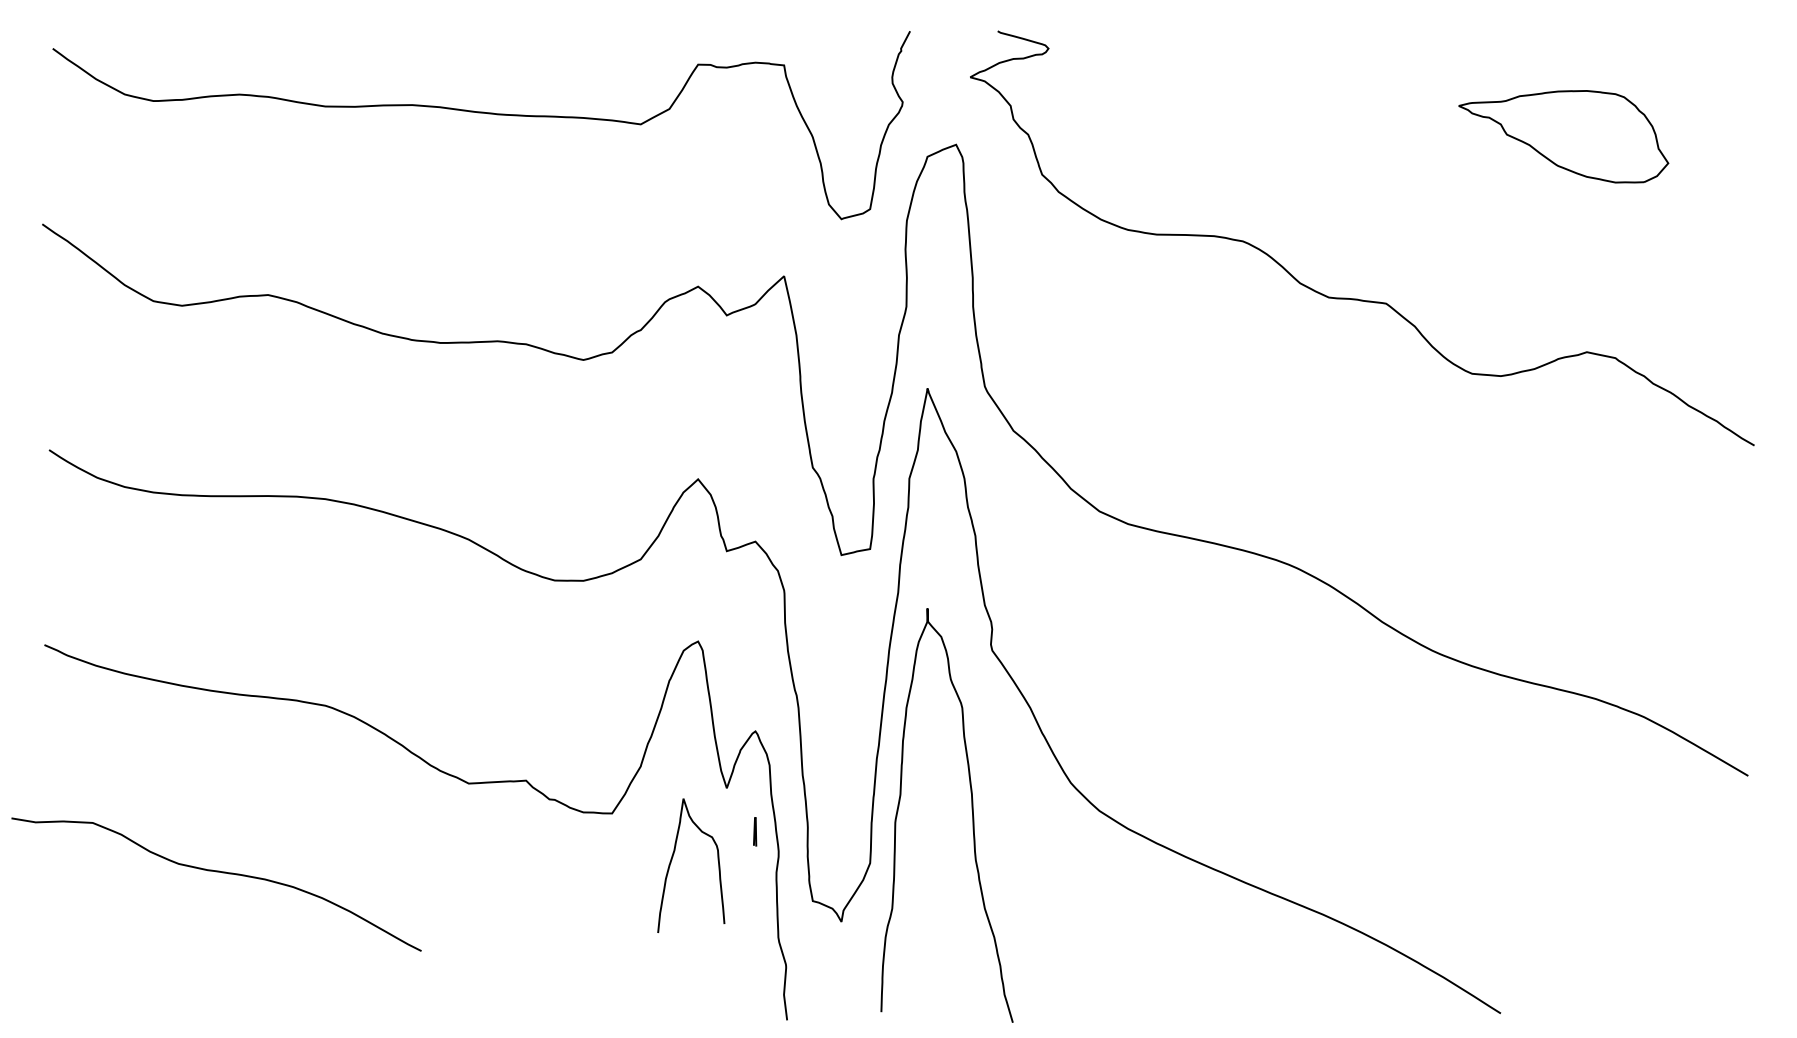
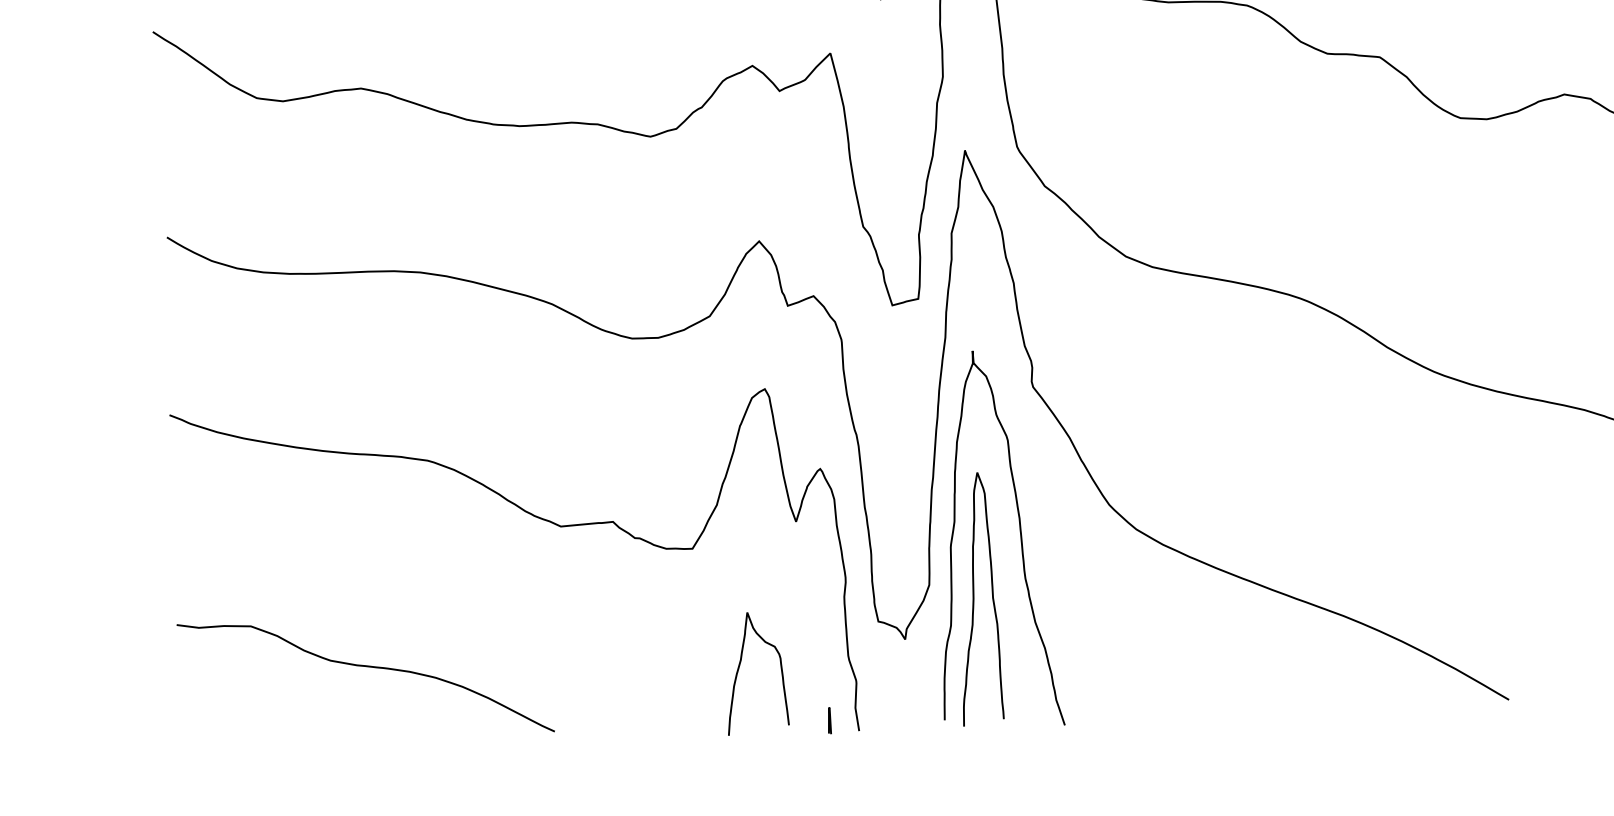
line: (755, 831) -> (829, 720), moved
curve: (672, 860) -> (739, 669), moved
curve: (216, 872) -> (365, 667), moved
curve: (918, 880) -> (973, 599), added

